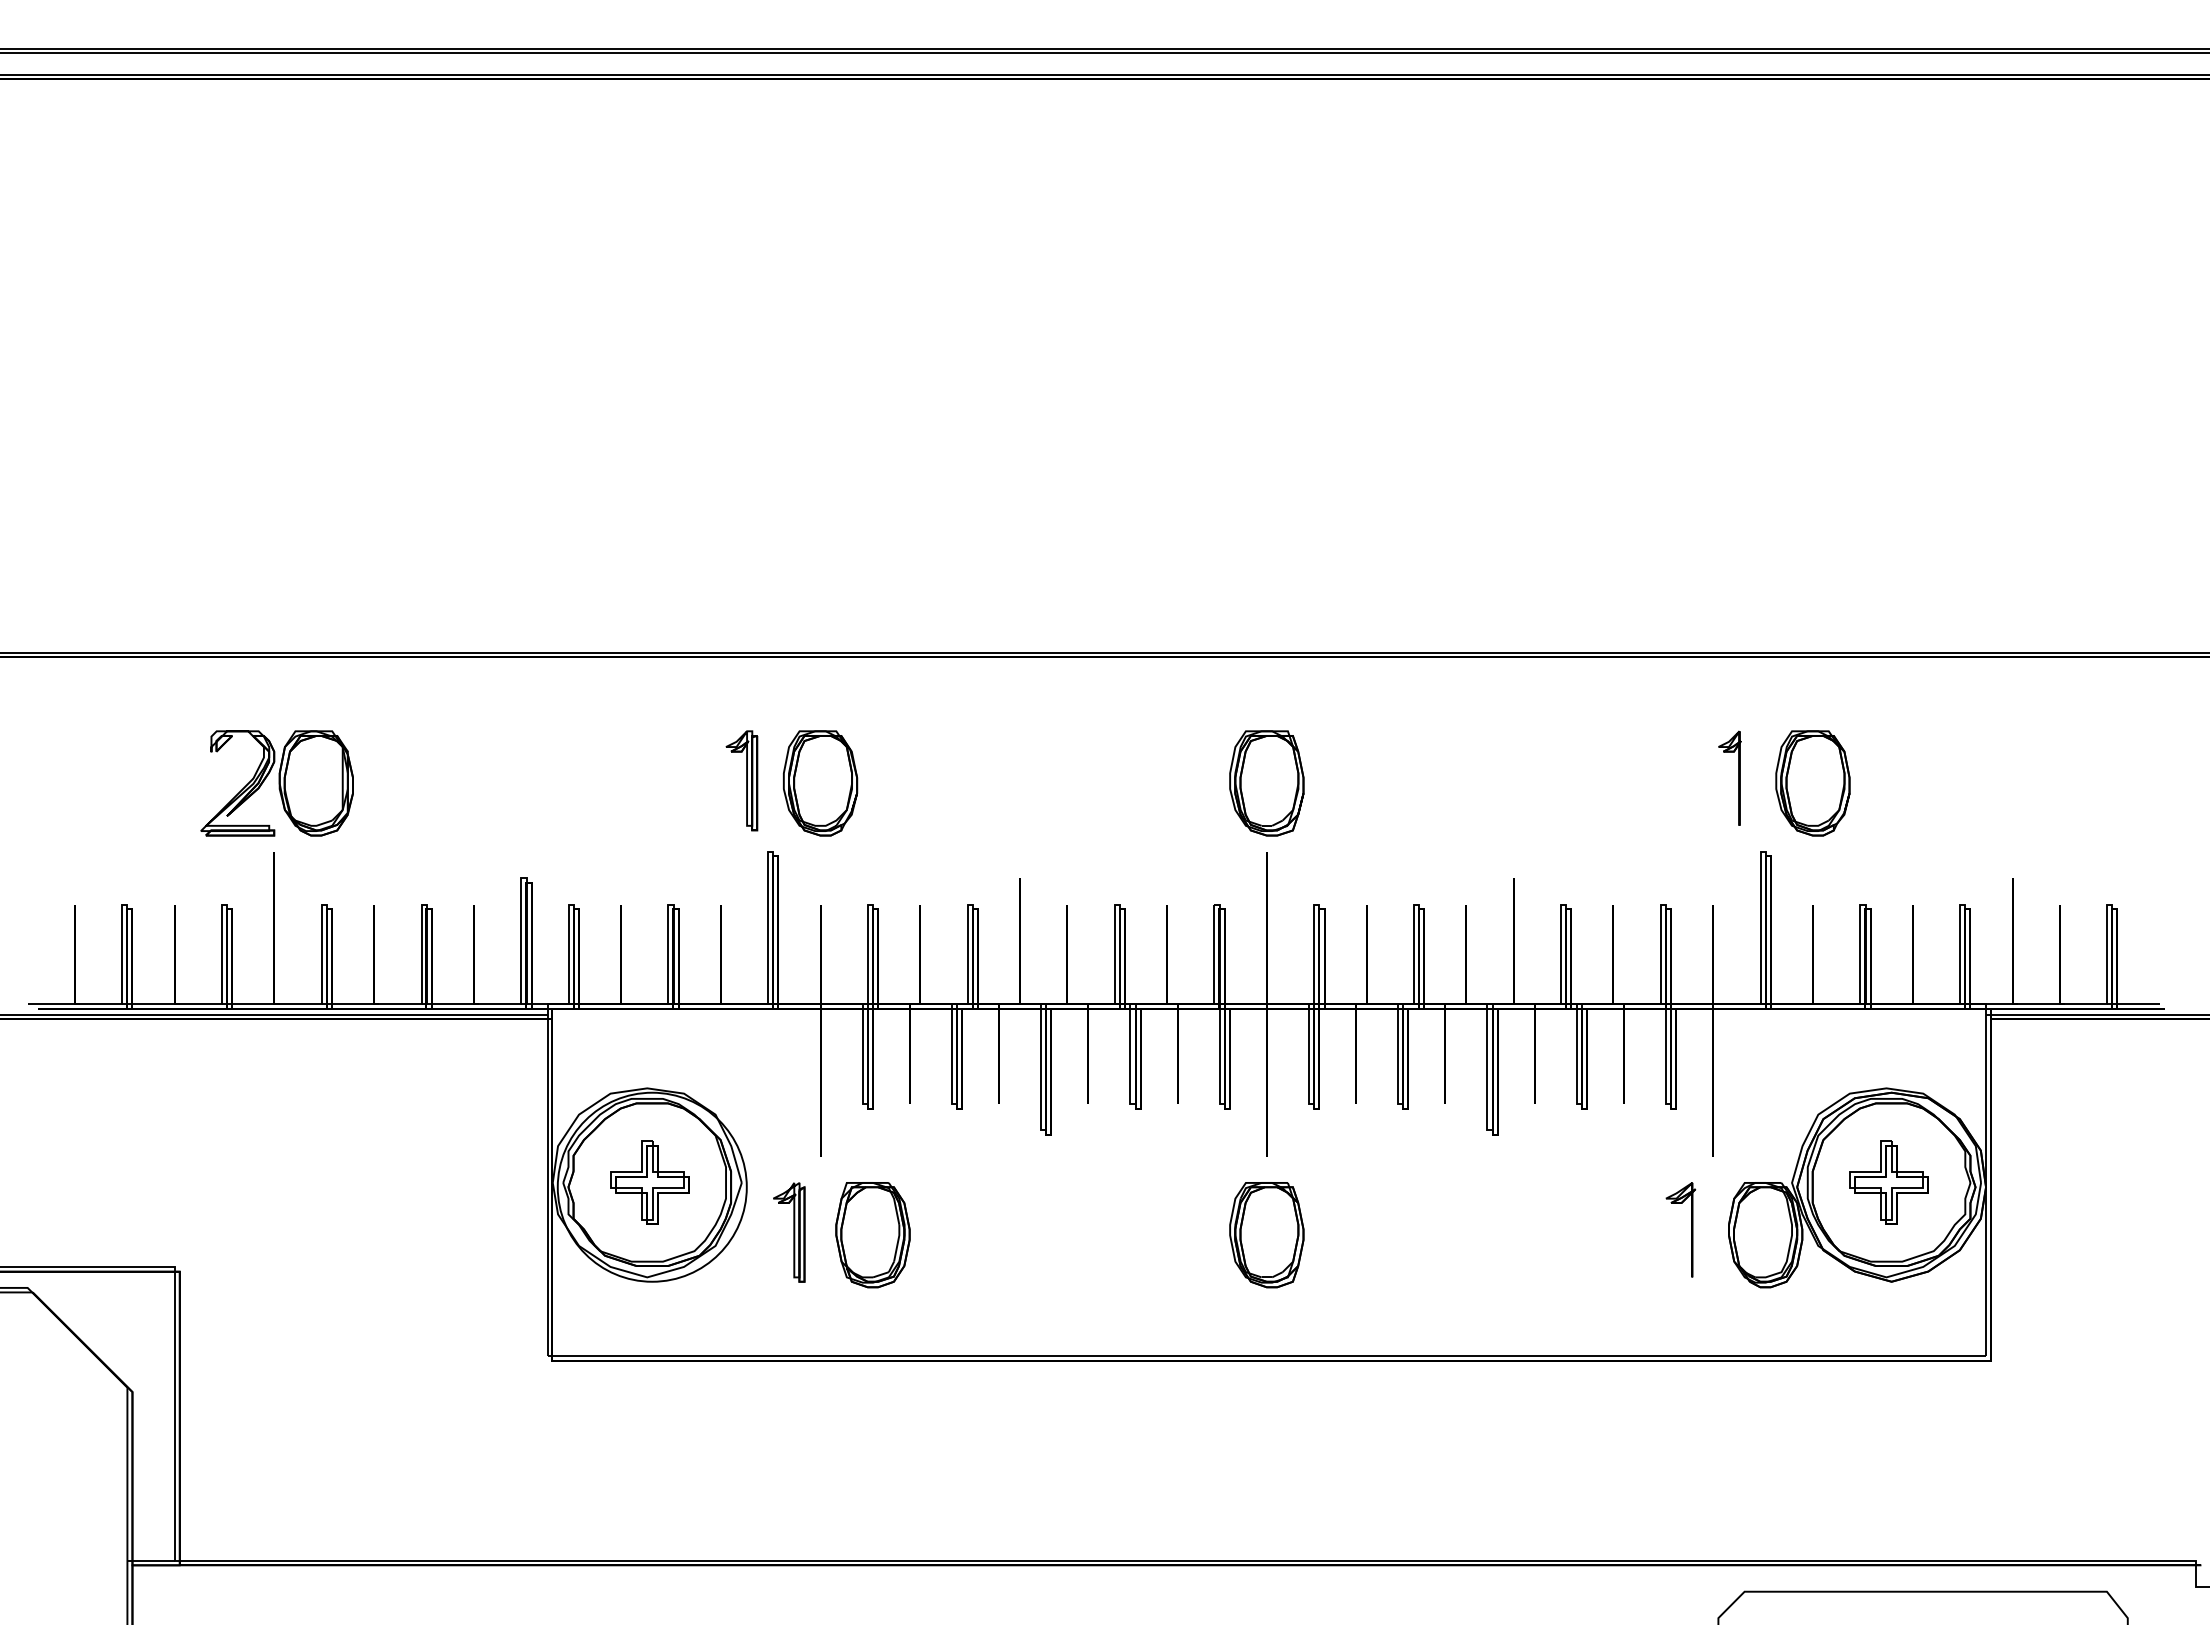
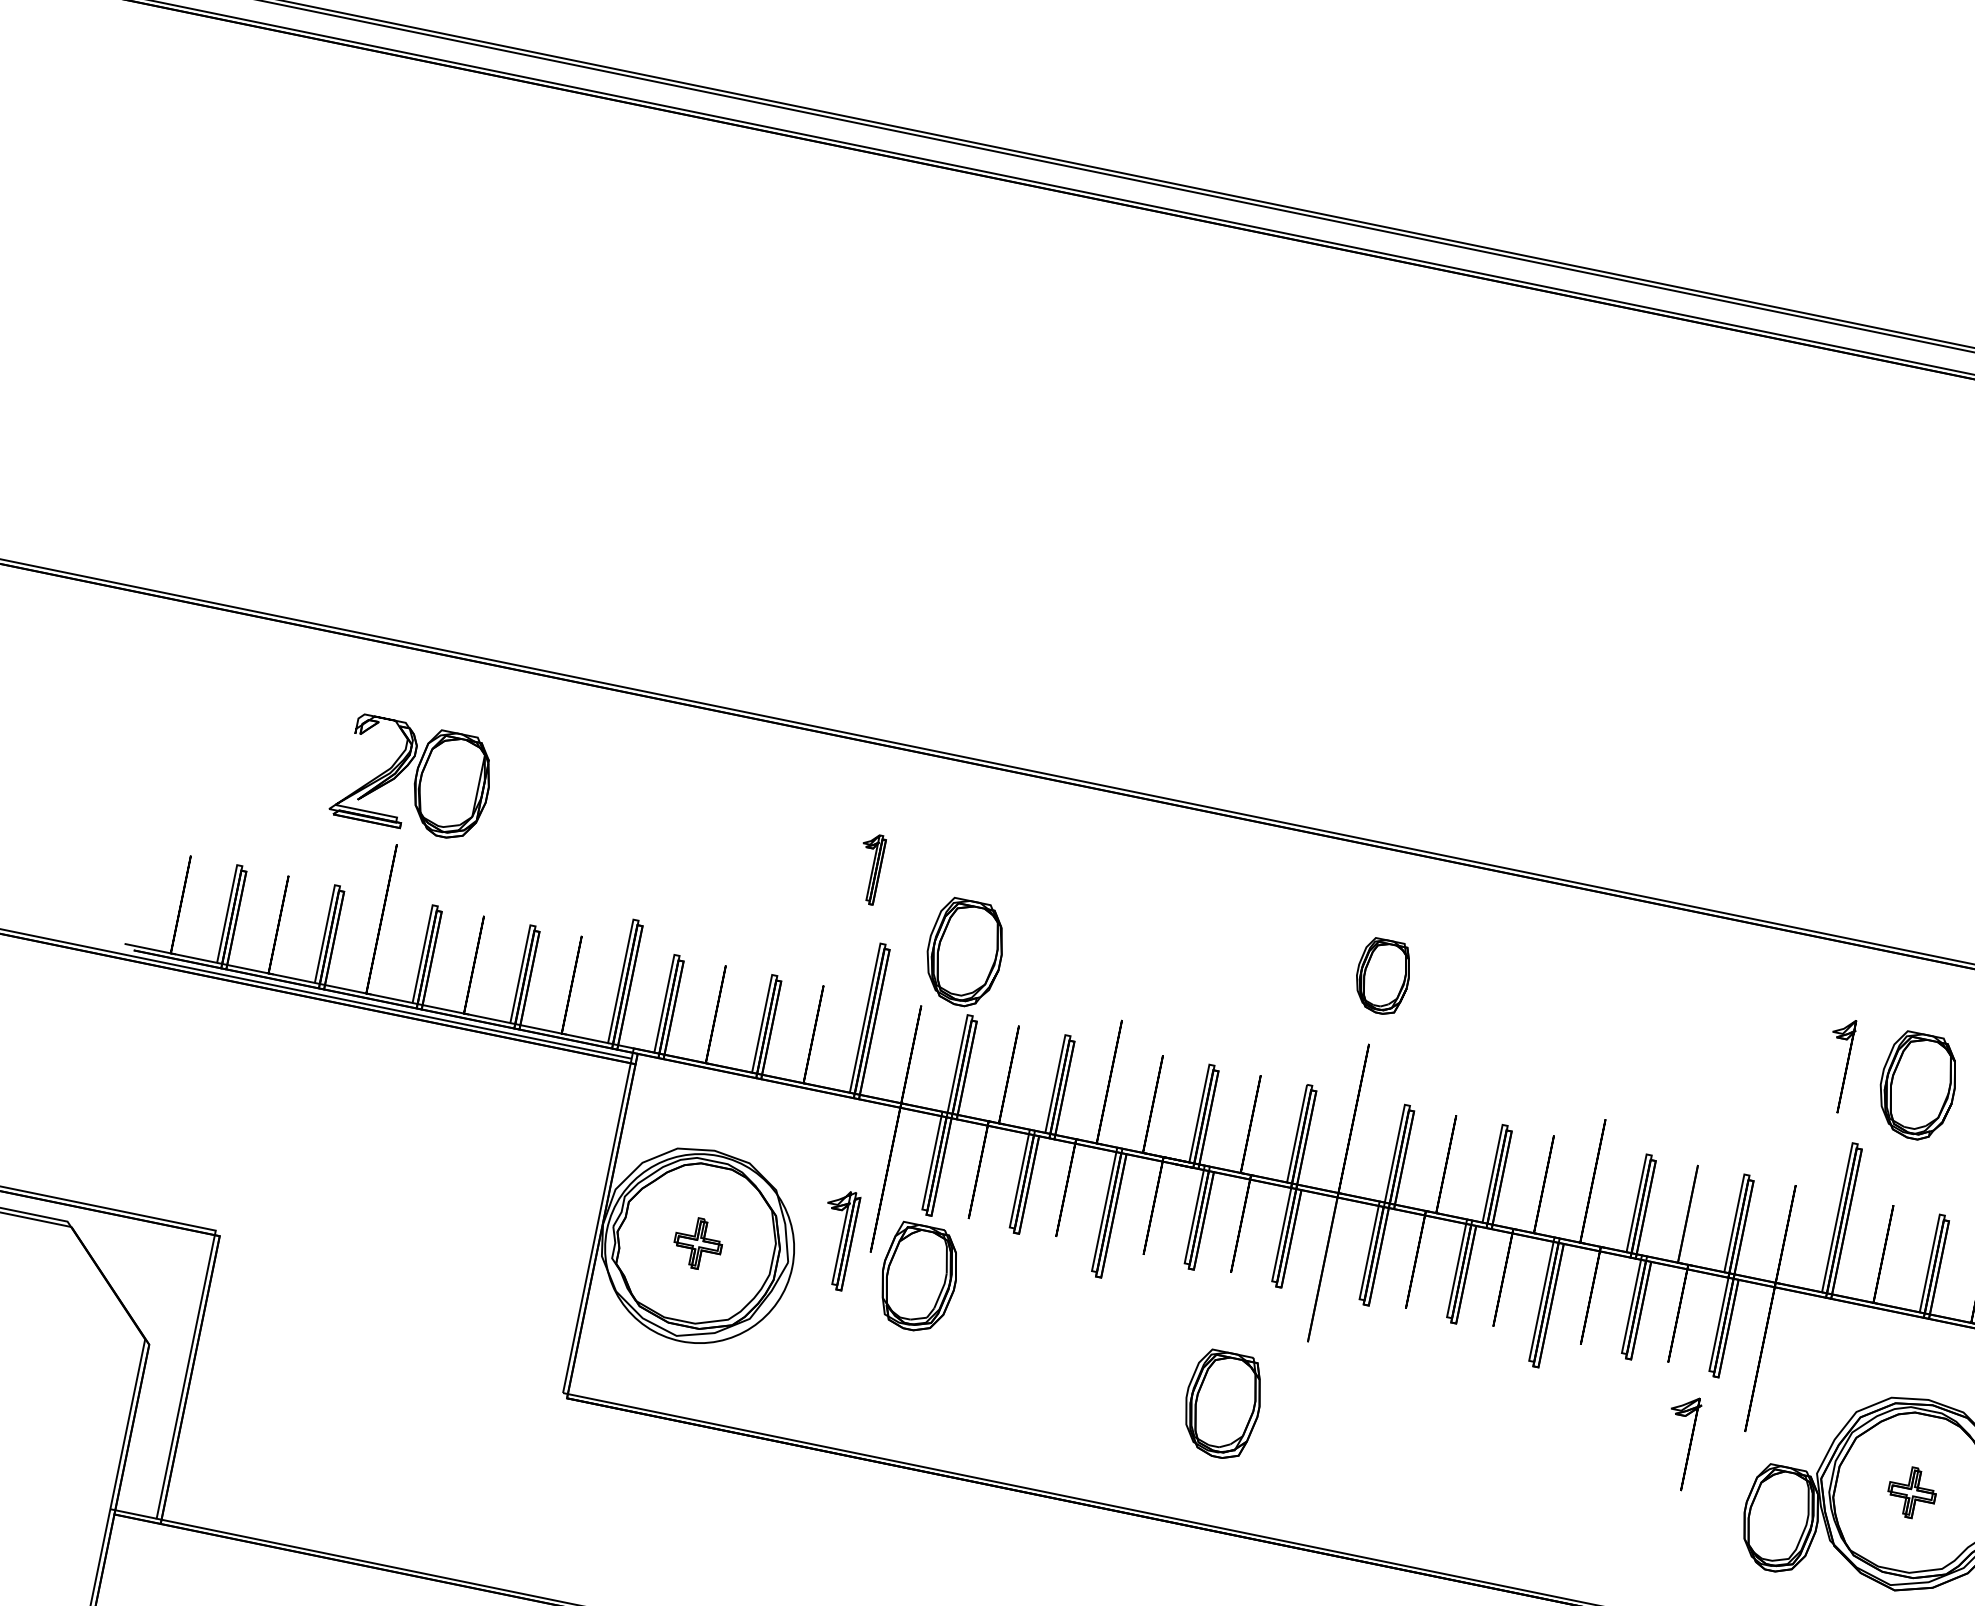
part: (741, 780) -> (868, 868), size x0.7
part: (820, 783) -> (964, 953), moved
part: (1266, 783) -> (1382, 976), size x0.7
part: (649, 1182) -> (697, 1243), size x0.6
part: (1888, 1182) -> (1911, 1492), size x0.6
part: (1691, 1229) -> (1689, 1443), moved
part: (789, 1232) -> (836, 1239), moved
part: (872, 1235) -> (918, 1278), moved
part: (1266, 1235) -> (1222, 1405), moved

